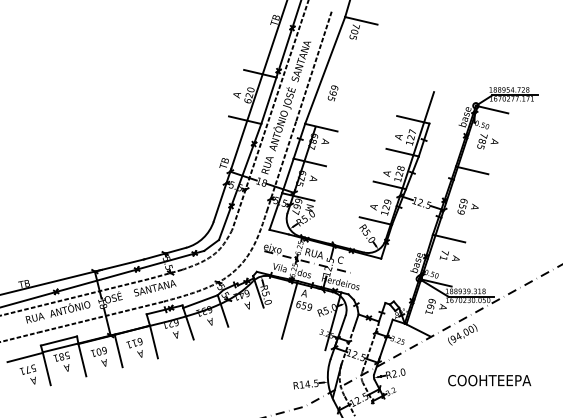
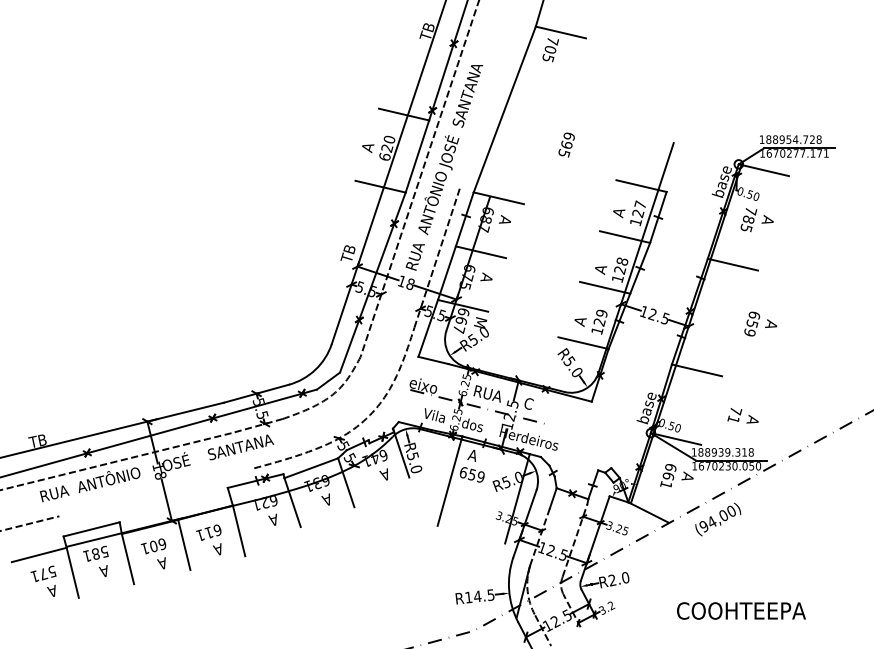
line: (313, 65) -> (486, 101), removed
text: (332, 93) -> (565, 145), moved
text: (467, 206) -> (759, 323), moved
text: (449, 255) -> (742, 415), moved
line: (100, 316) -> (156, 491), removed
text: (489, 380) -> (741, 610), moved

